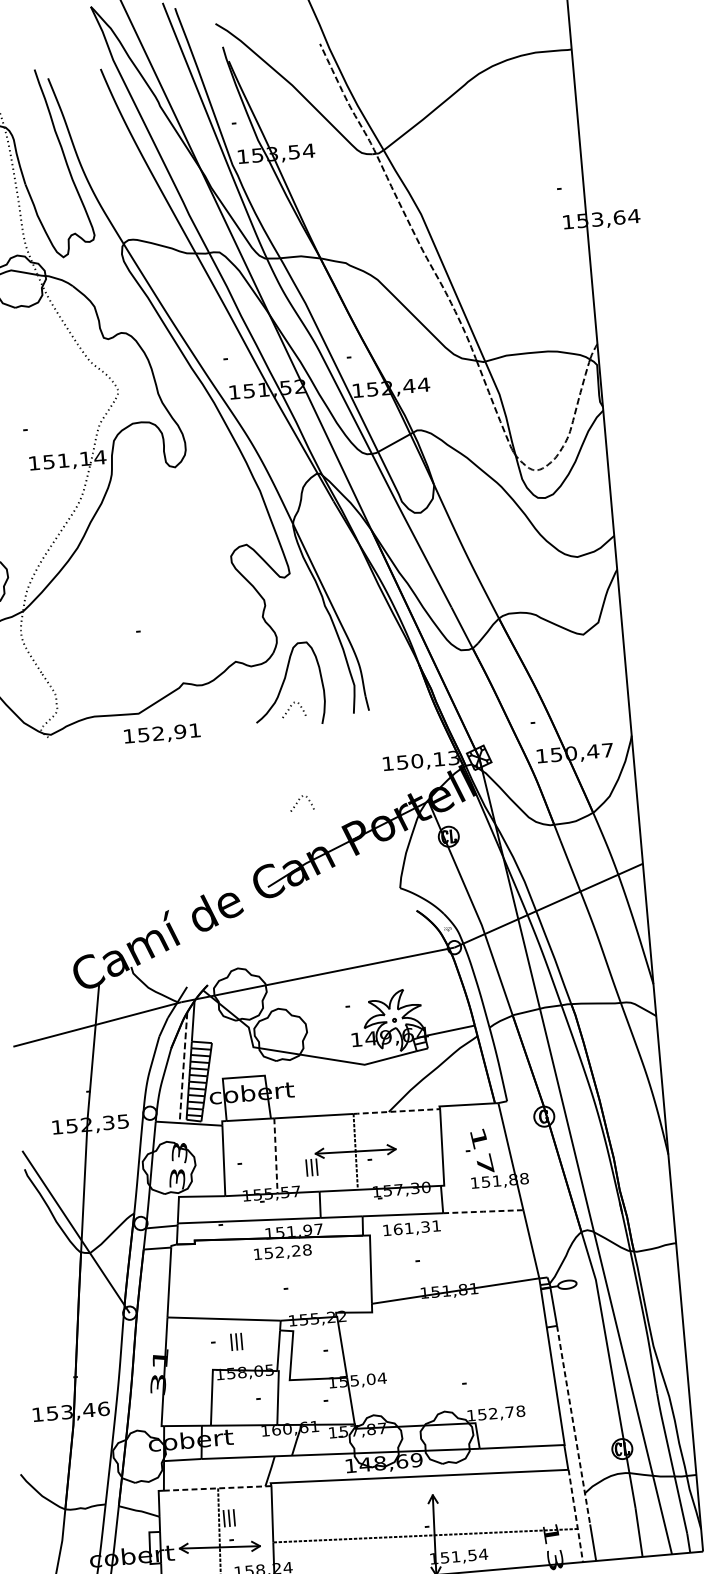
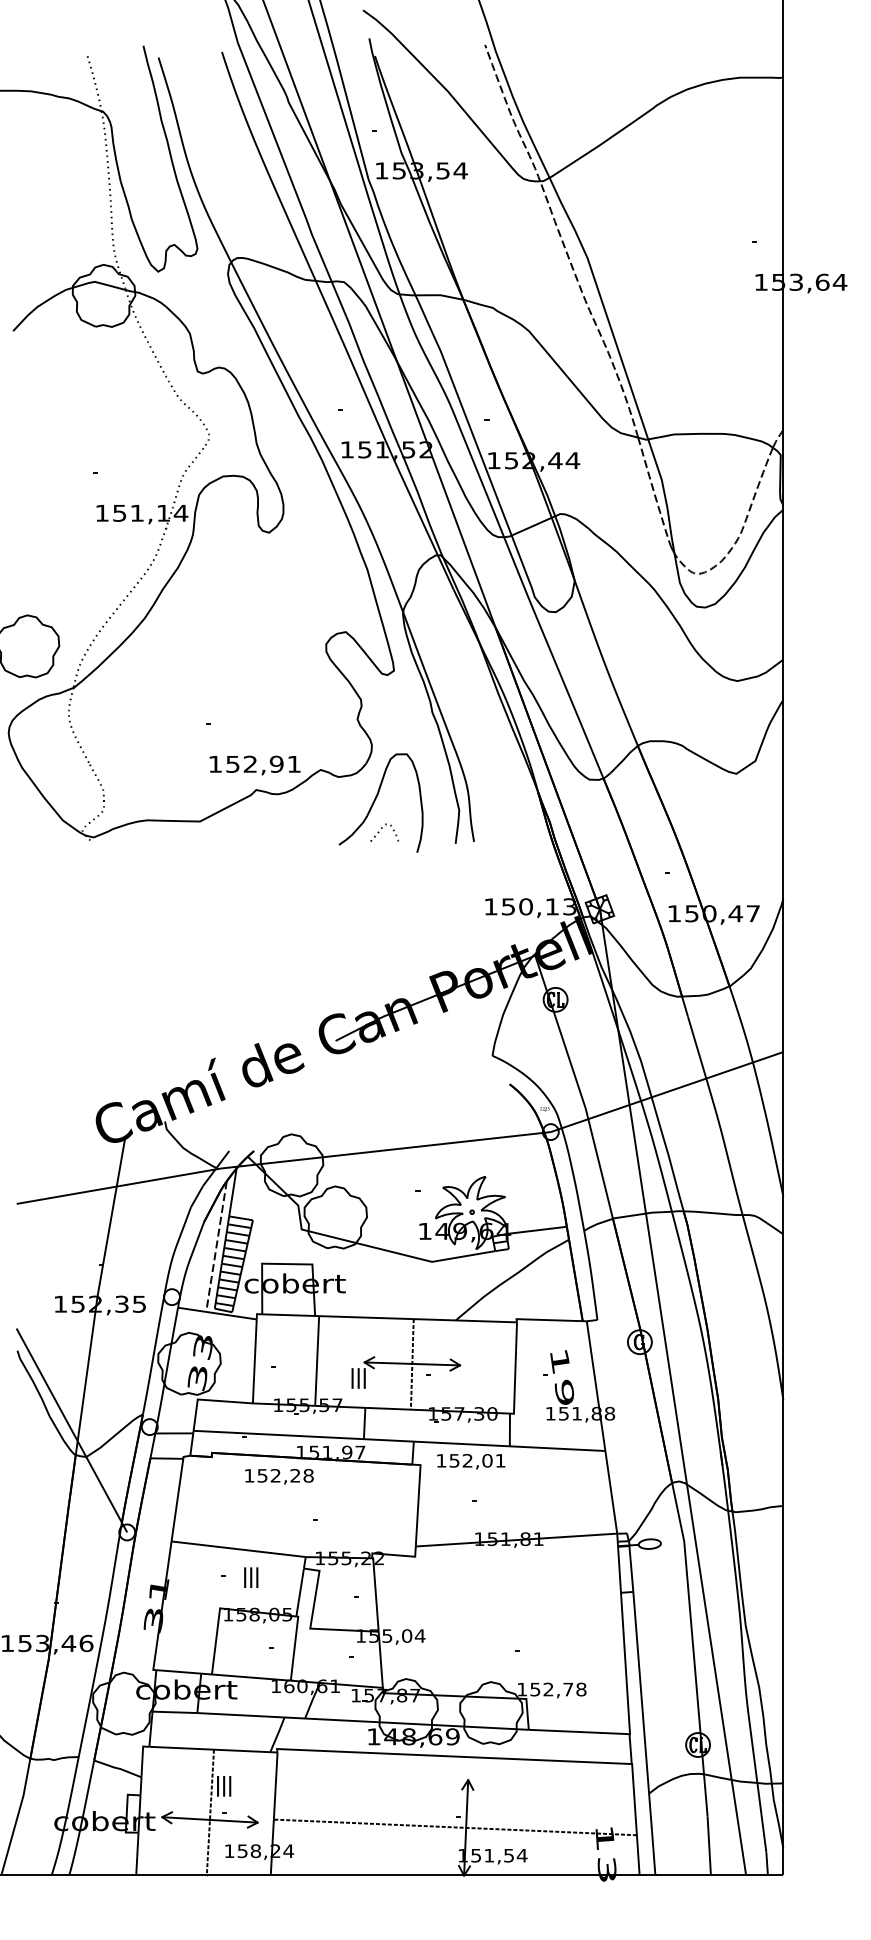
text: (161, 734) -> (254, 765), moved
curve: (299, 799) -> (382, 940), removed
line: (396, 1111) -> (465, 1320), dashed -> solid
line: (276, 1156) -> (317, 1361), dashed -> solid
text: (484, 1163) -> (564, 1391), 17 -> 19
line: (483, 1211) -> (557, 1448), dashed -> solid
text: (411, 1227) -> (470, 1460), 161,31 -> 152,01
text: (283, 1252) -> (279, 1476), moved
line: (573, 1425) -> (642, 1711), dashed -> solid
line: (215, 1488) -> (210, 1749), dashed -> solid
line: (575, 1515) -> (635, 1818), dashed -> solid

